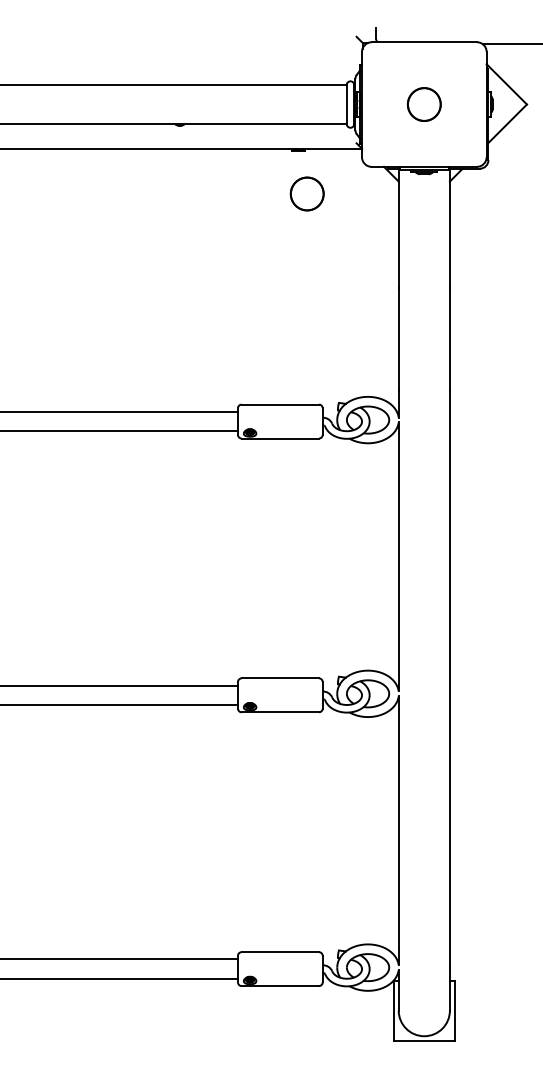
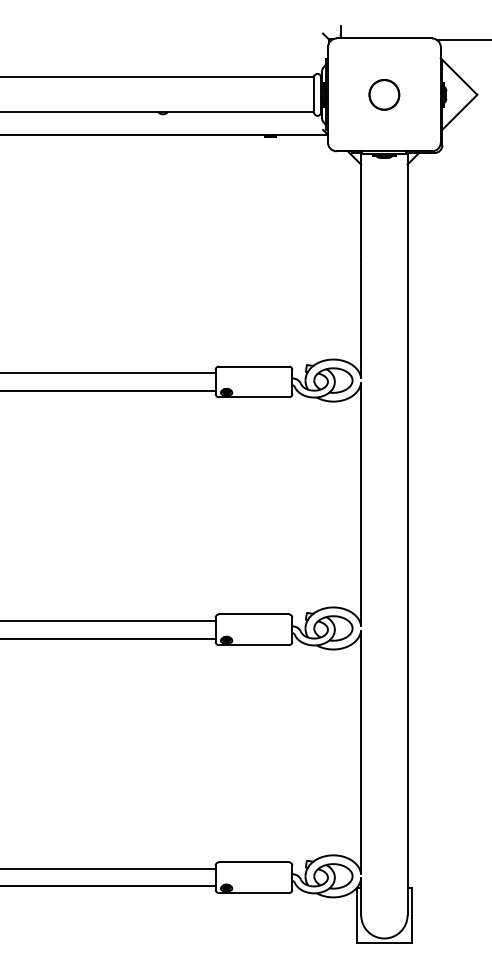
part: (307, 193) -> (278, 175), removed

